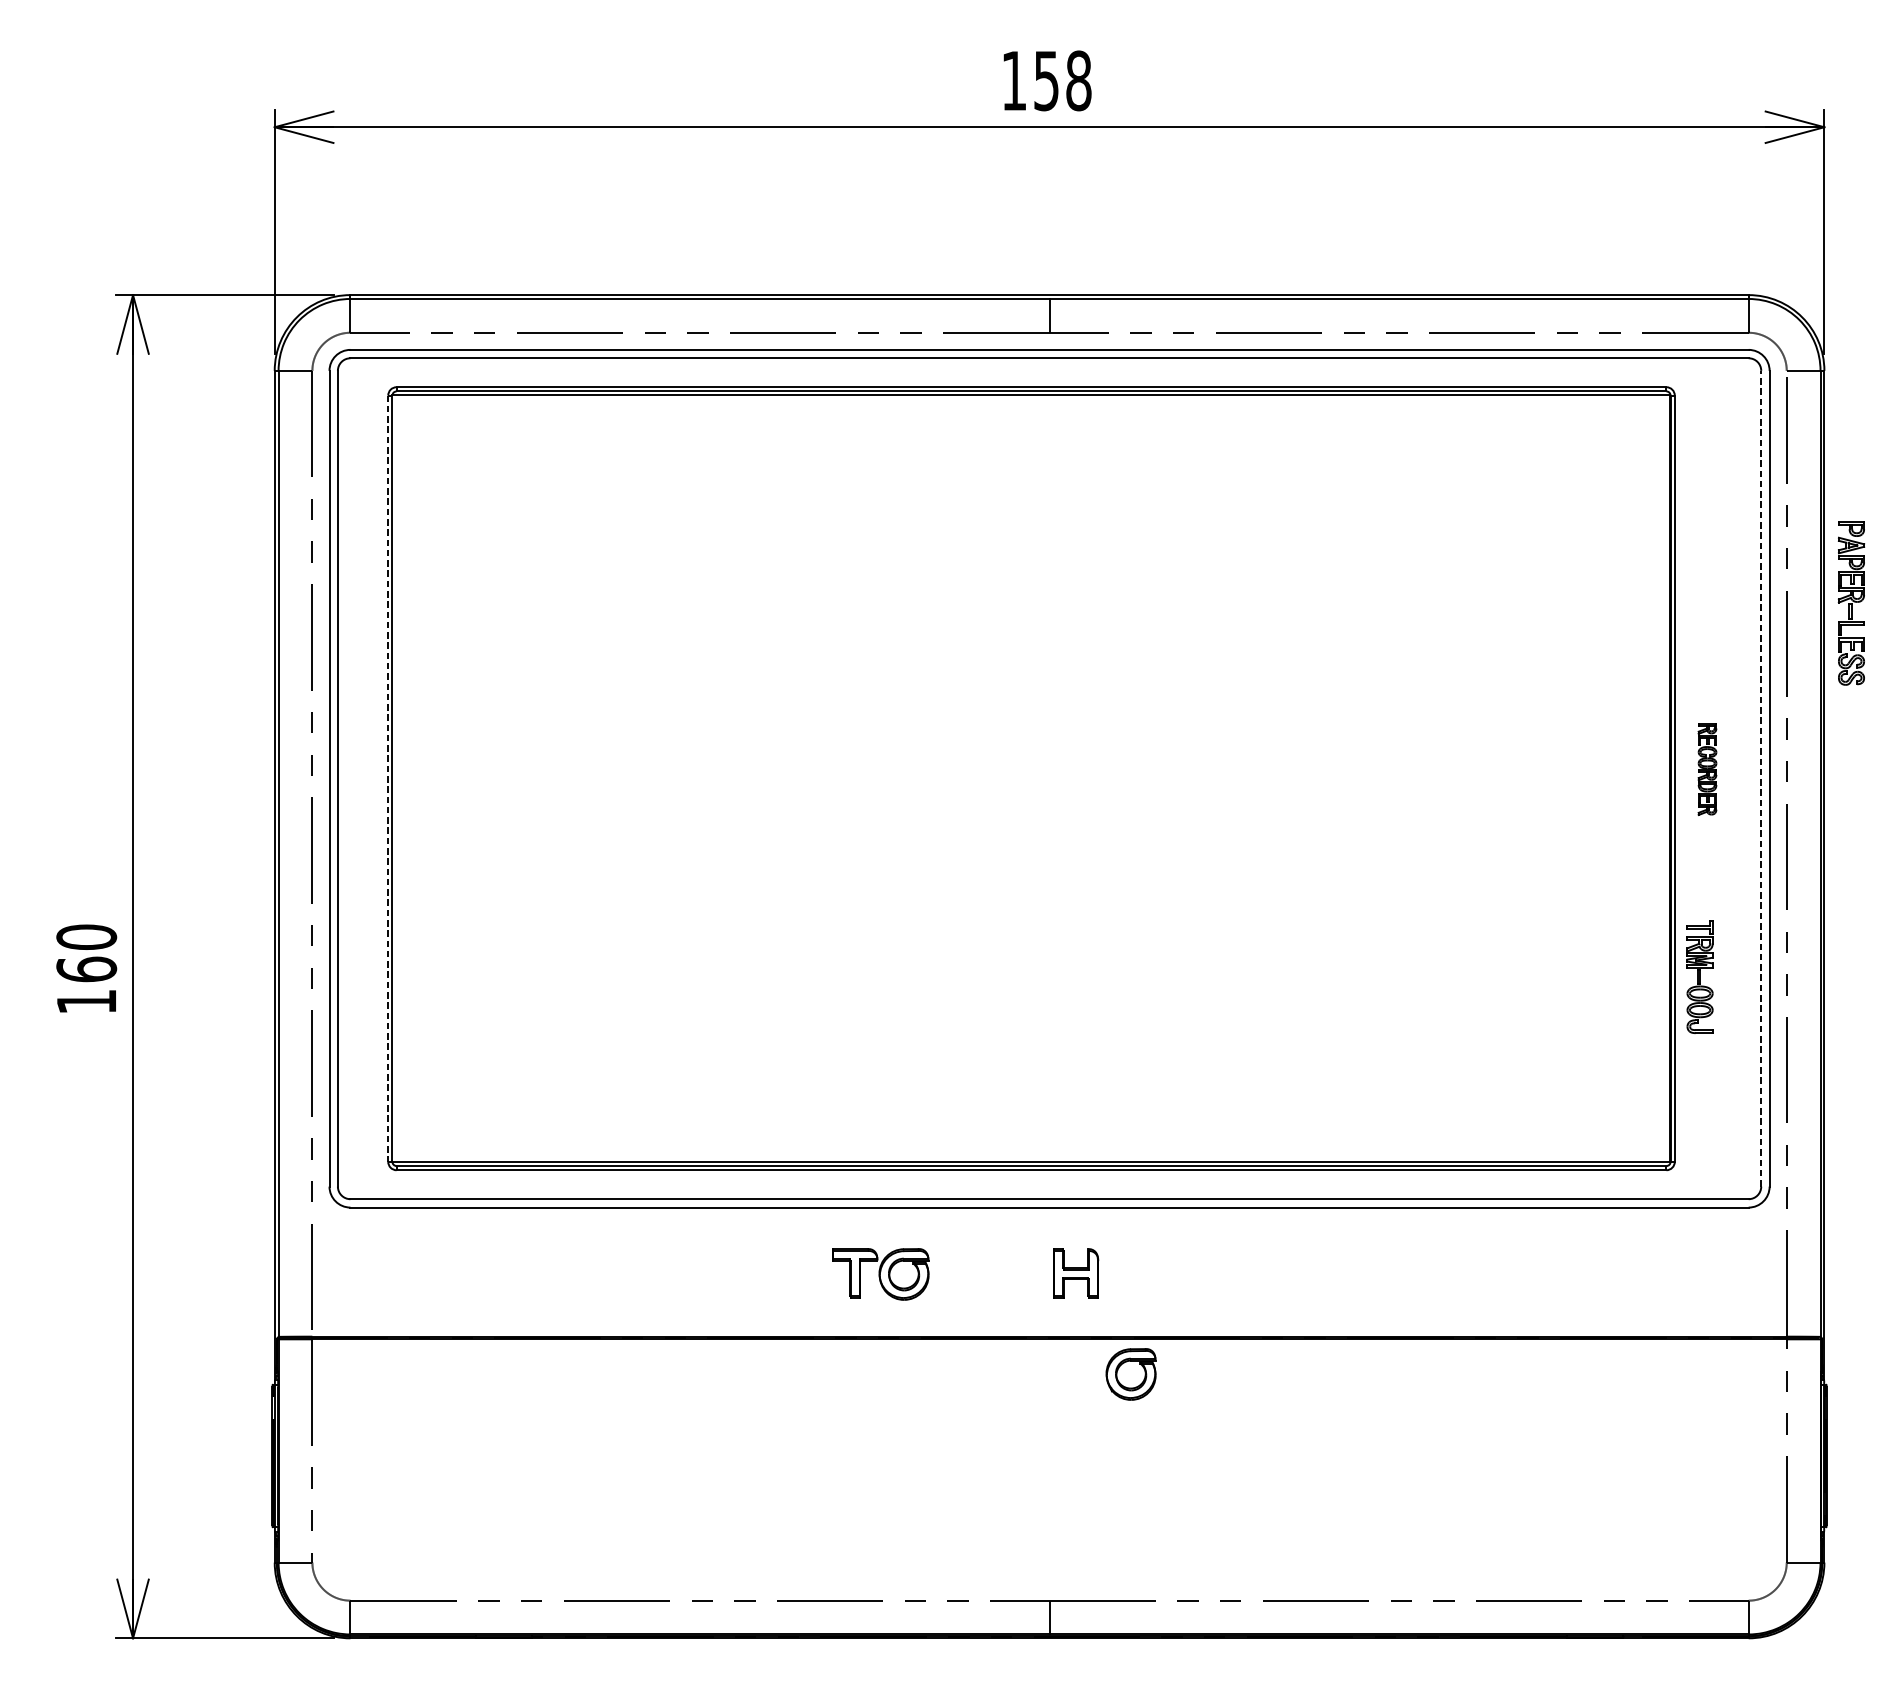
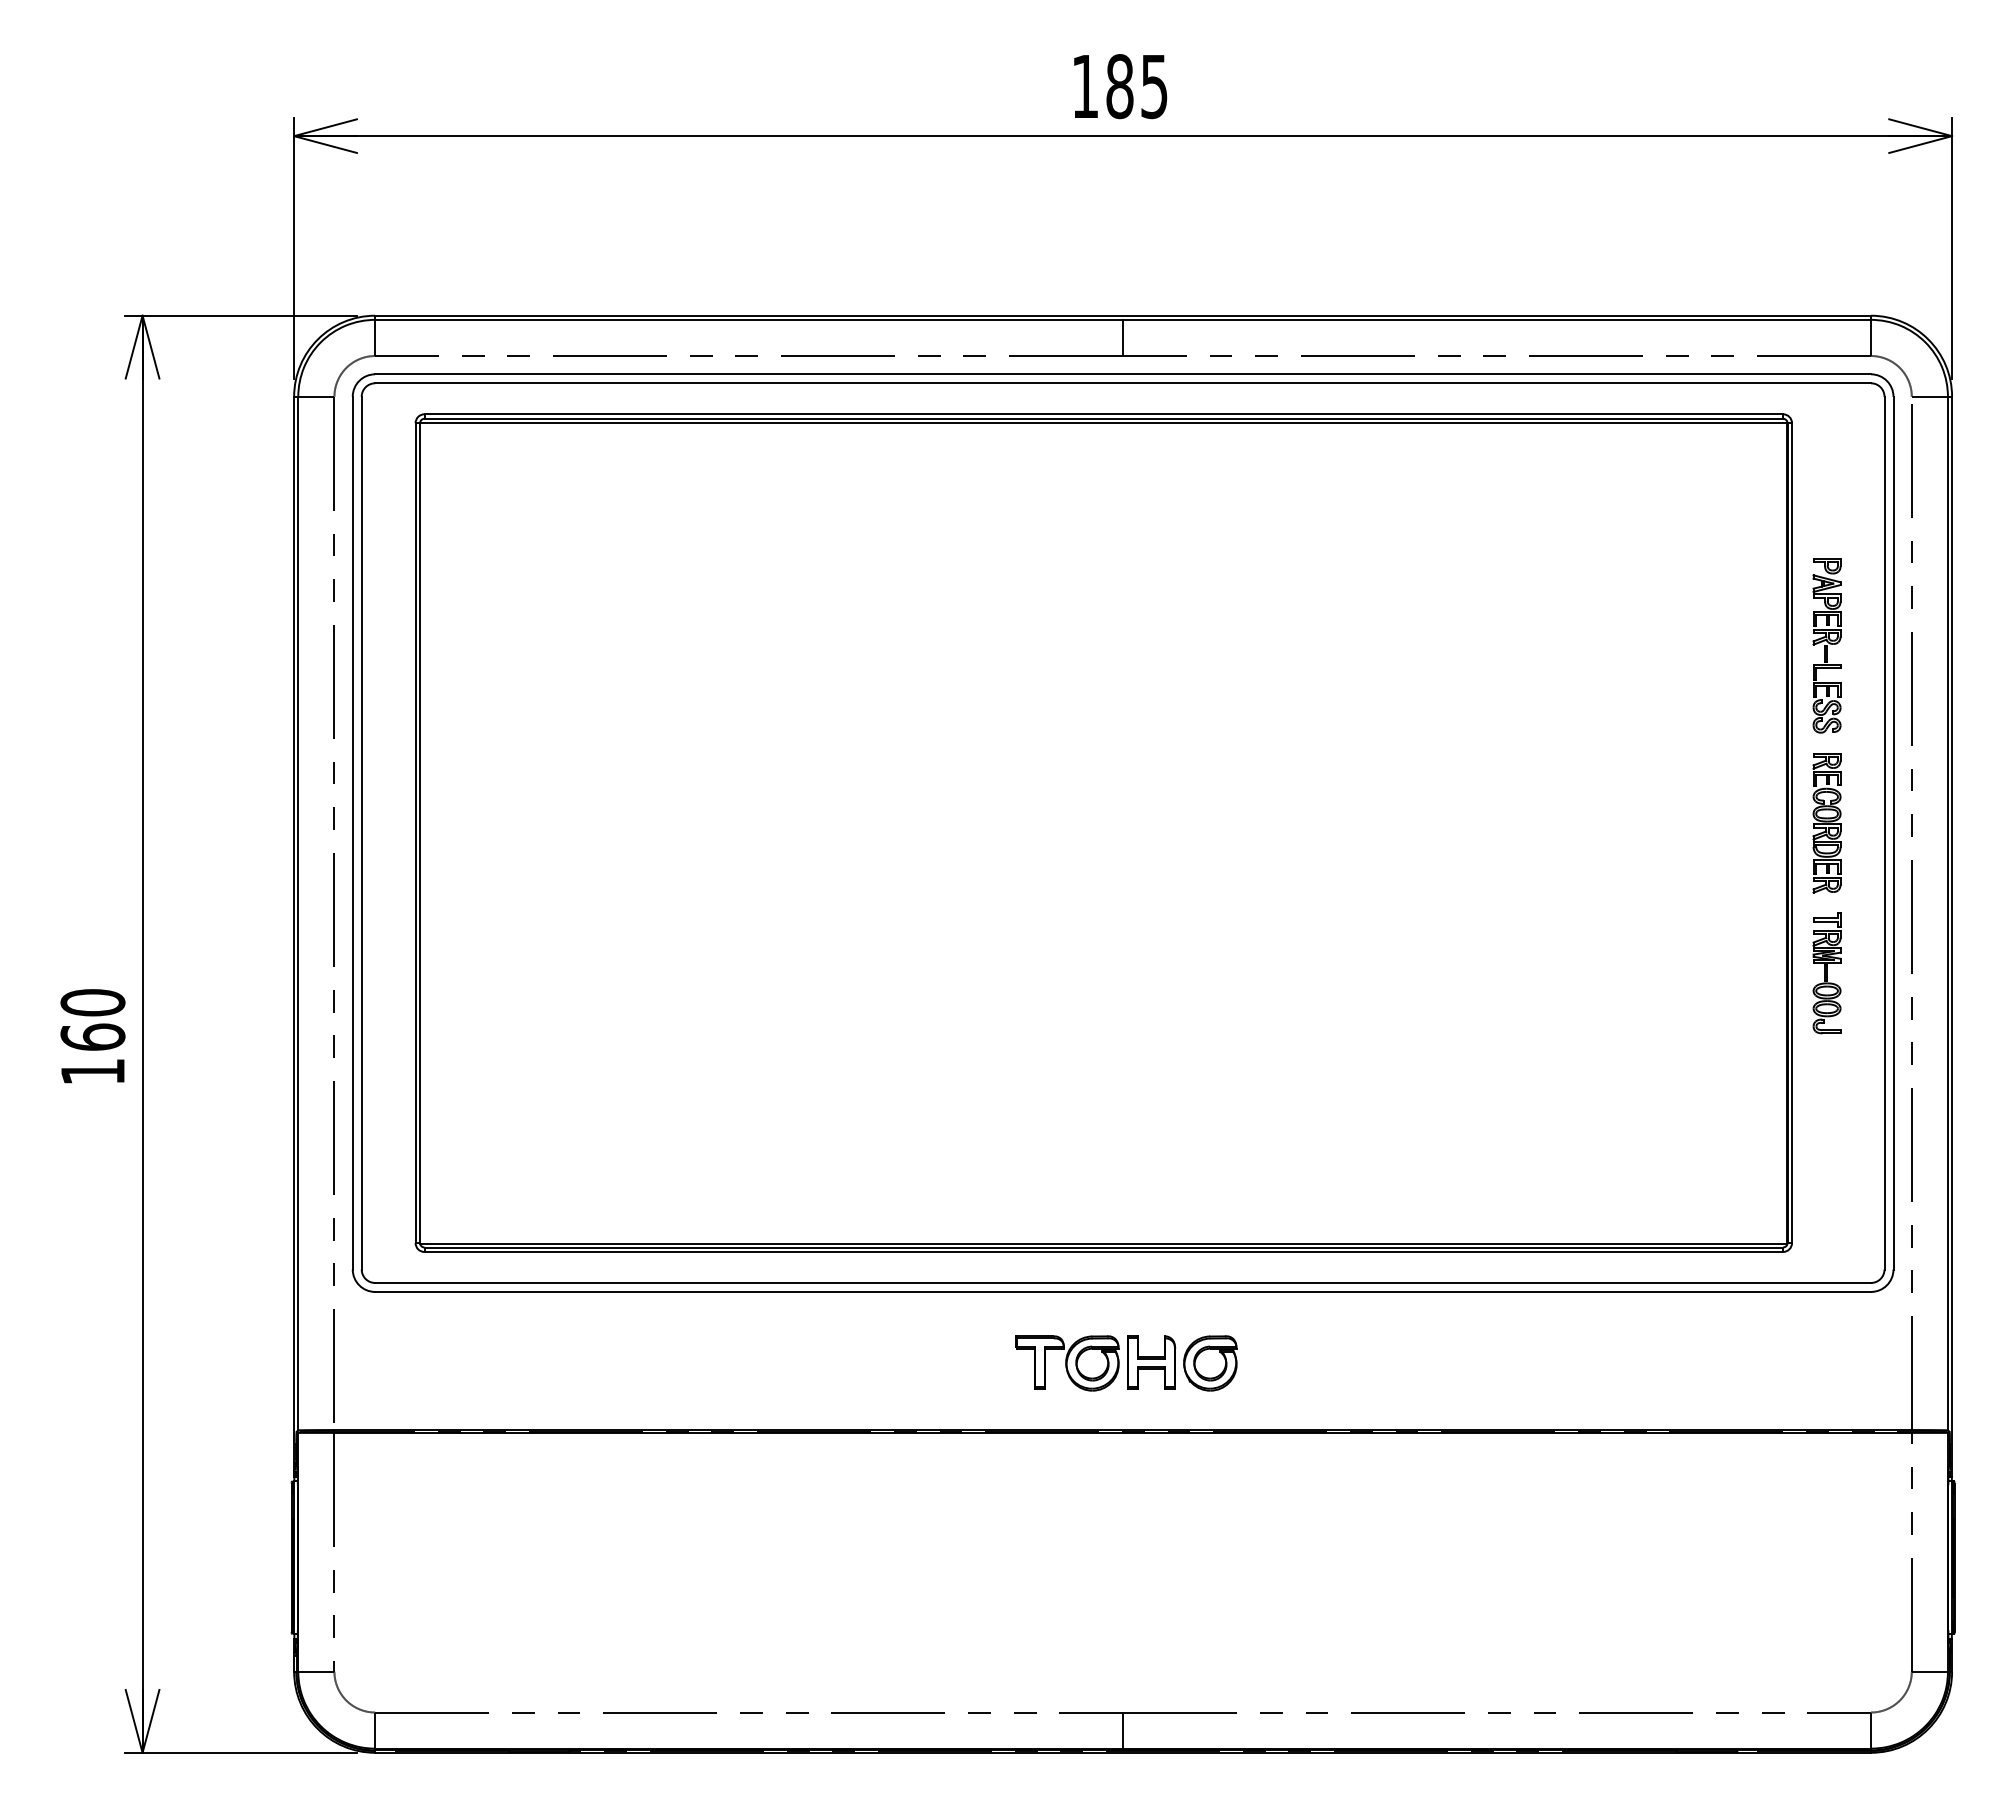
text: (1063, 80) -> (1137, 86), 158 -> 185
part: (1850, 603) -> (1826, 645), moved
part: (1707, 769) -> (1826, 823), size x1.43
line: (1761, 778) -> (1884, 832), dashed -> solid
line: (388, 779) -> (415, 833), dashed -> solid
part: (1699, 977) -> (1826, 973), moved
part: (880, 1274) -> (1067, 1363), moved
part: (1131, 1374) -> (1210, 1363), moved

